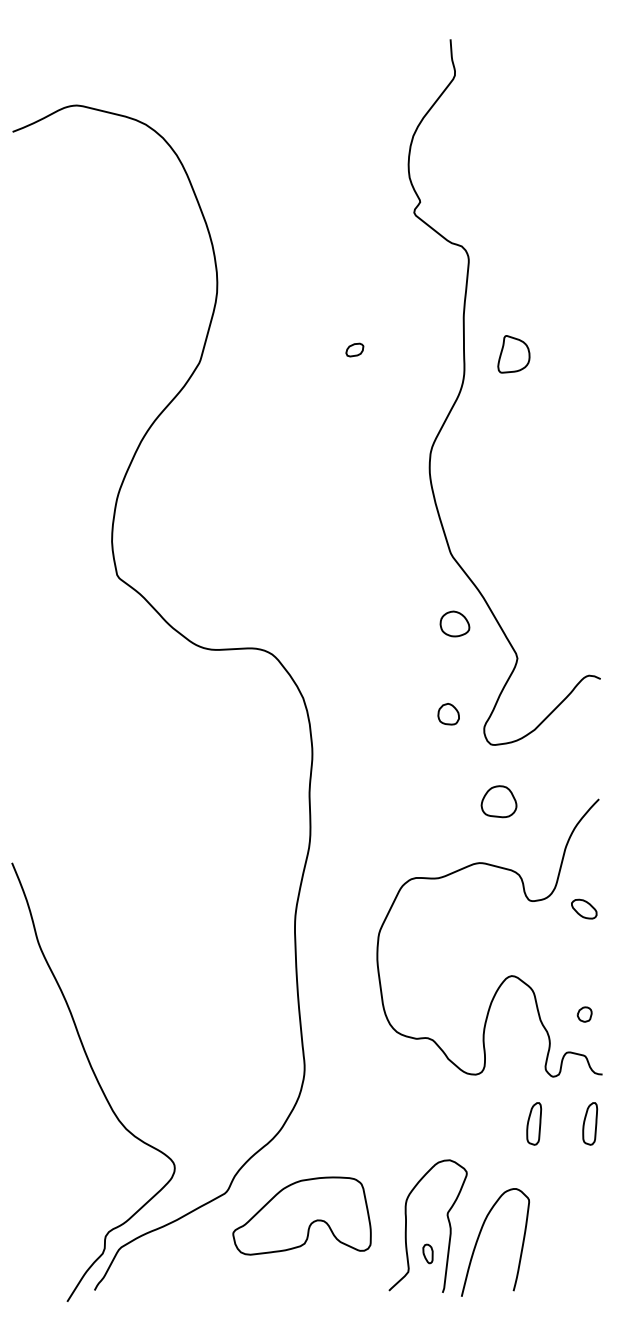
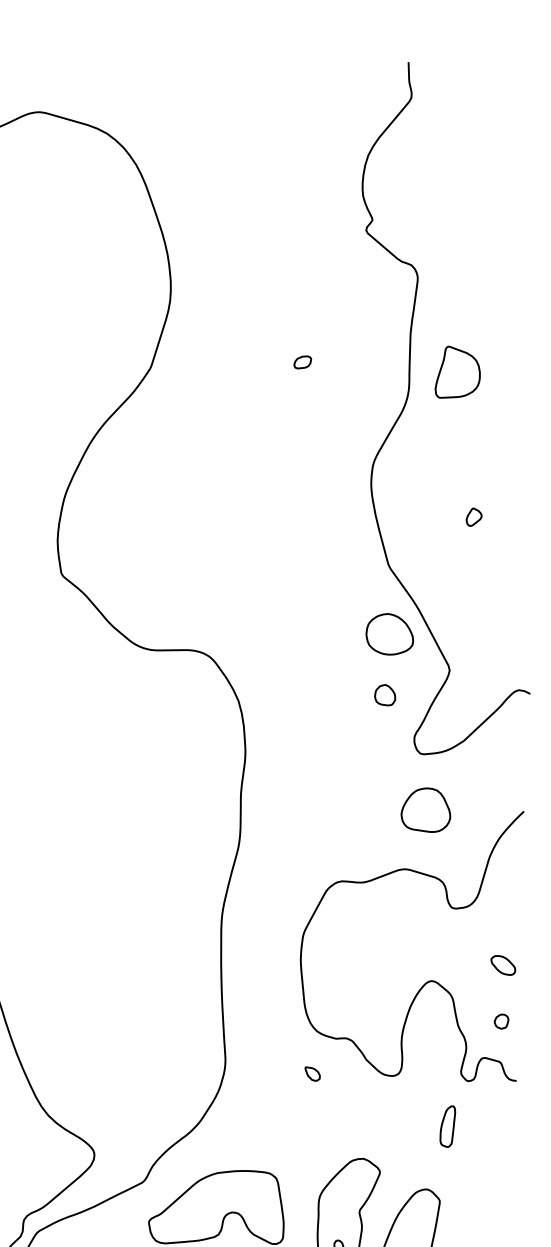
part: (513, 354) -> (457, 372), size x1.43
part: (535, 500) -> (473, 516), added
part: (454, 623) -> (389, 633), size x1.67
part: (448, 714) -> (385, 695), moved
part: (498, 801) -> (425, 809), size x1.43
part: (584, 908) -> (503, 964), moved
part: (393, 1075) -> (312, 1073), added
part: (590, 1123) -> (502, 1128), removed

